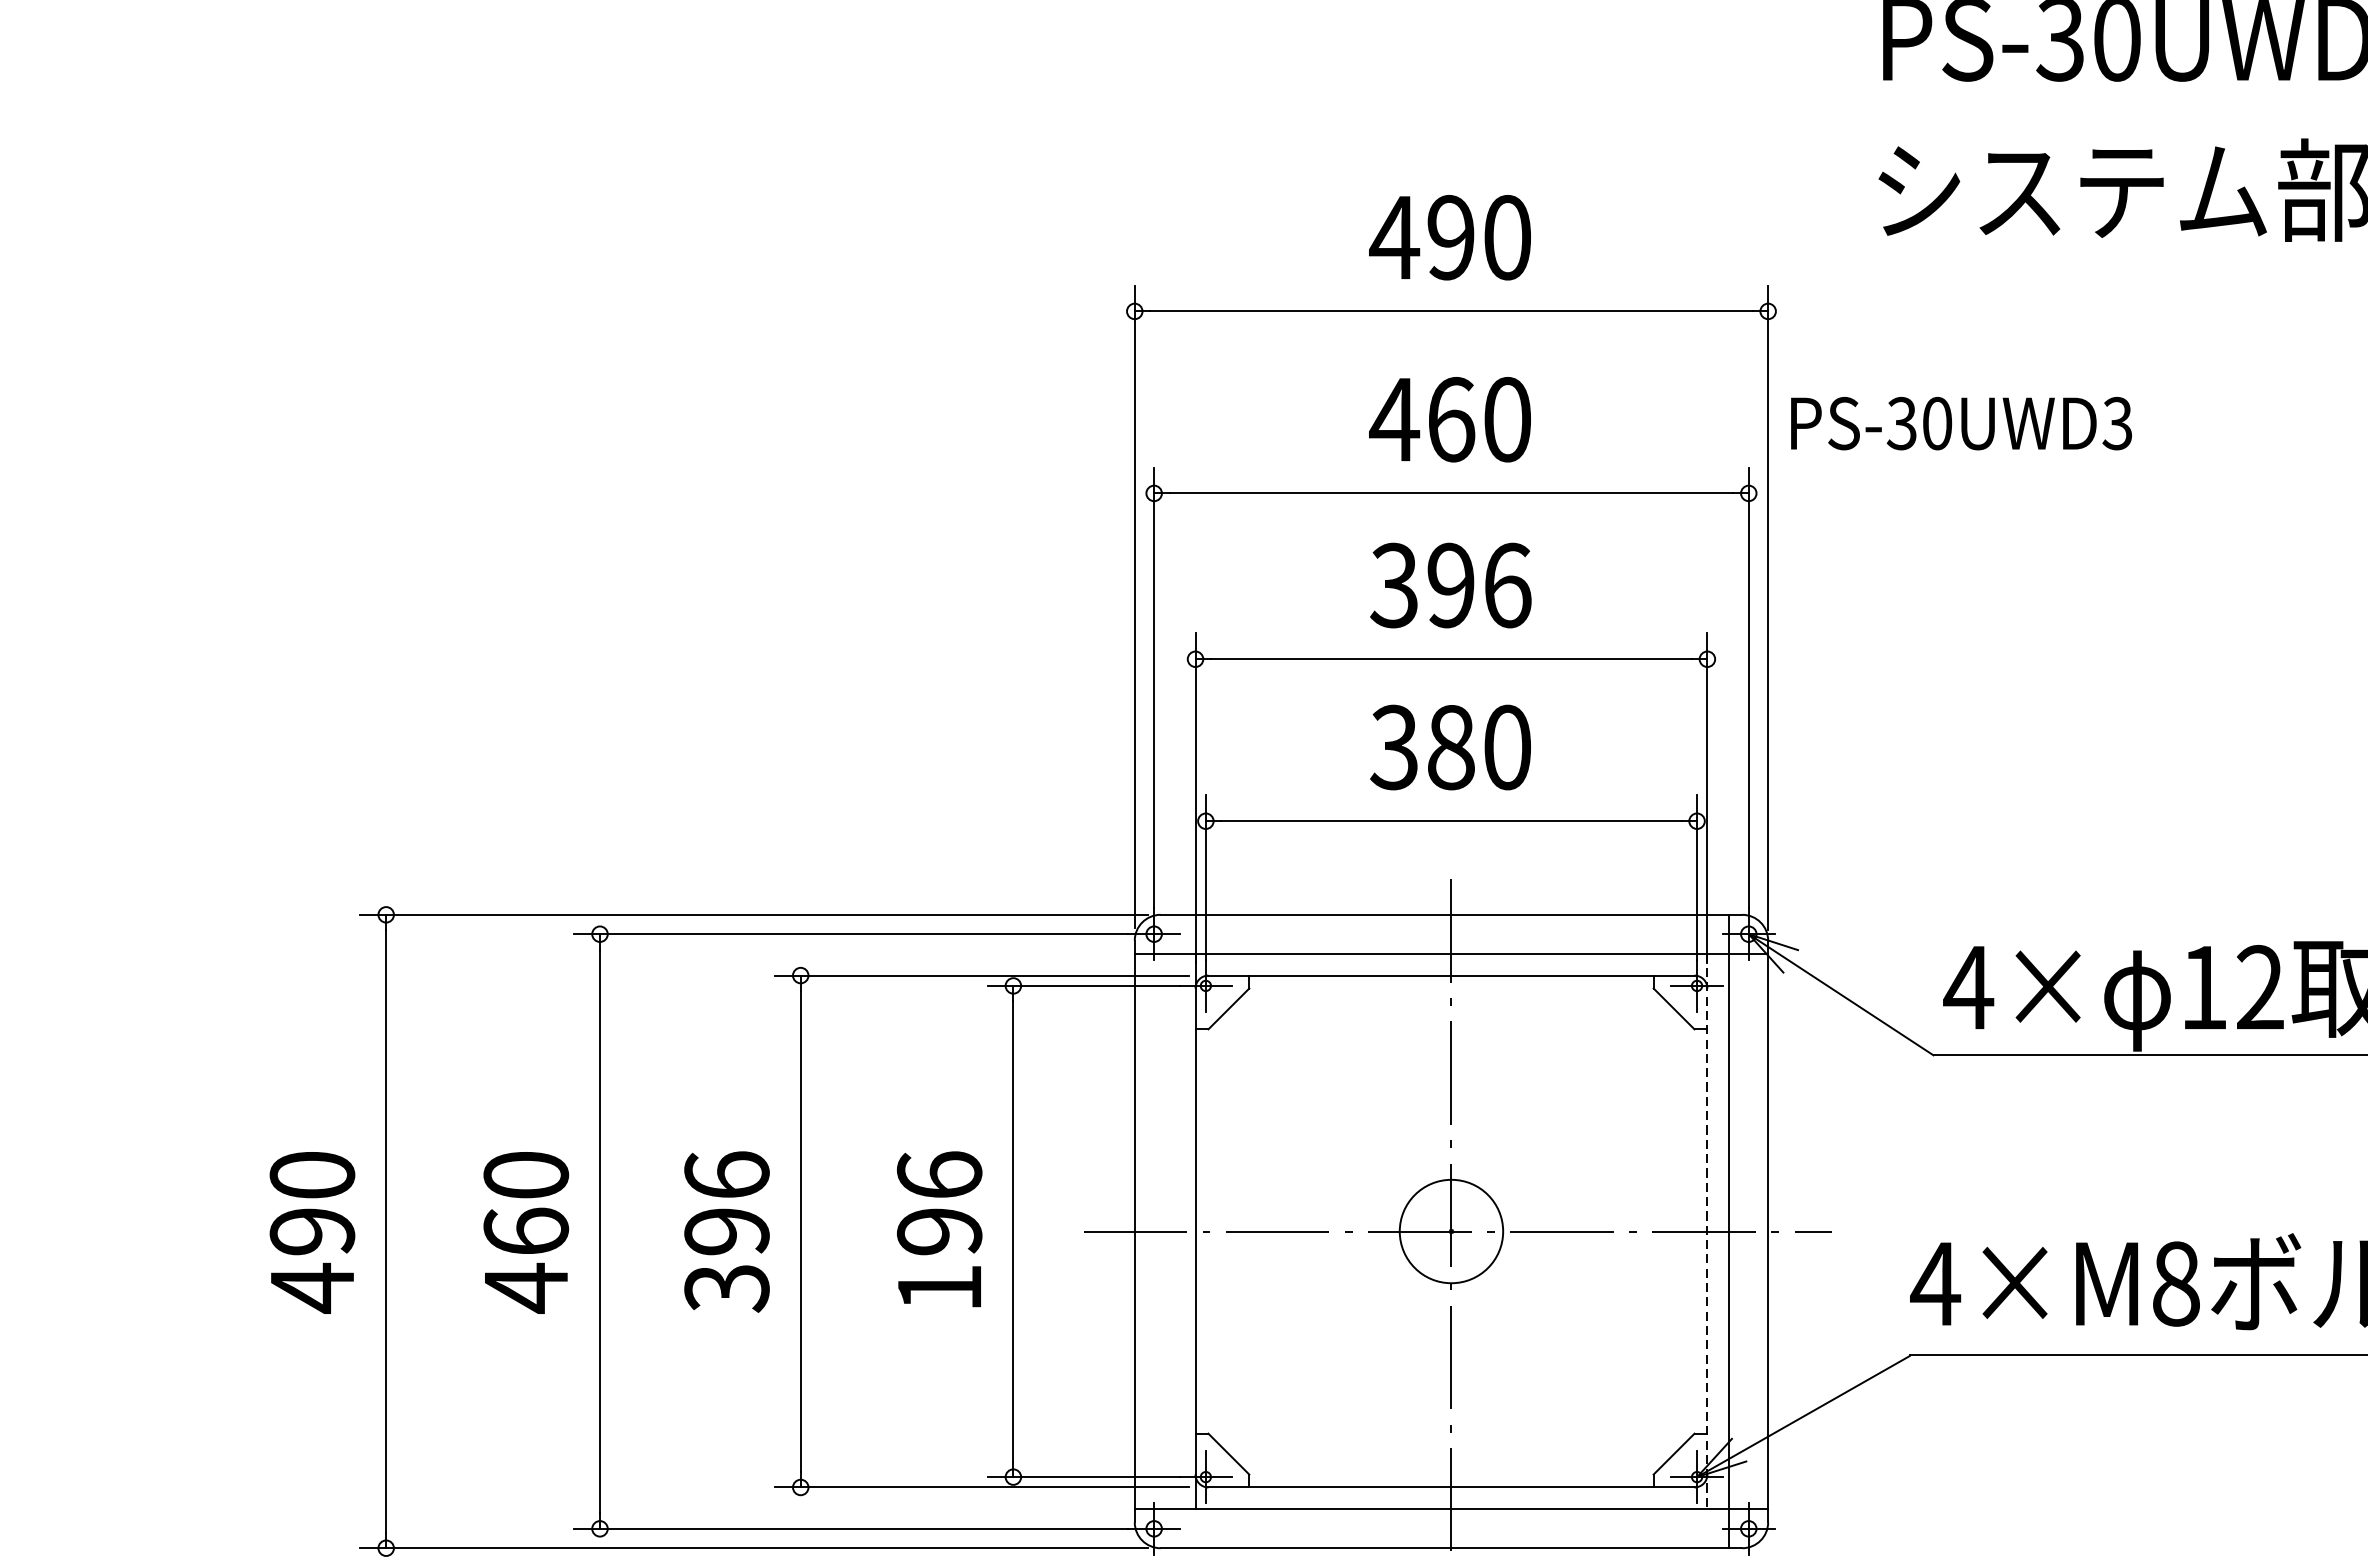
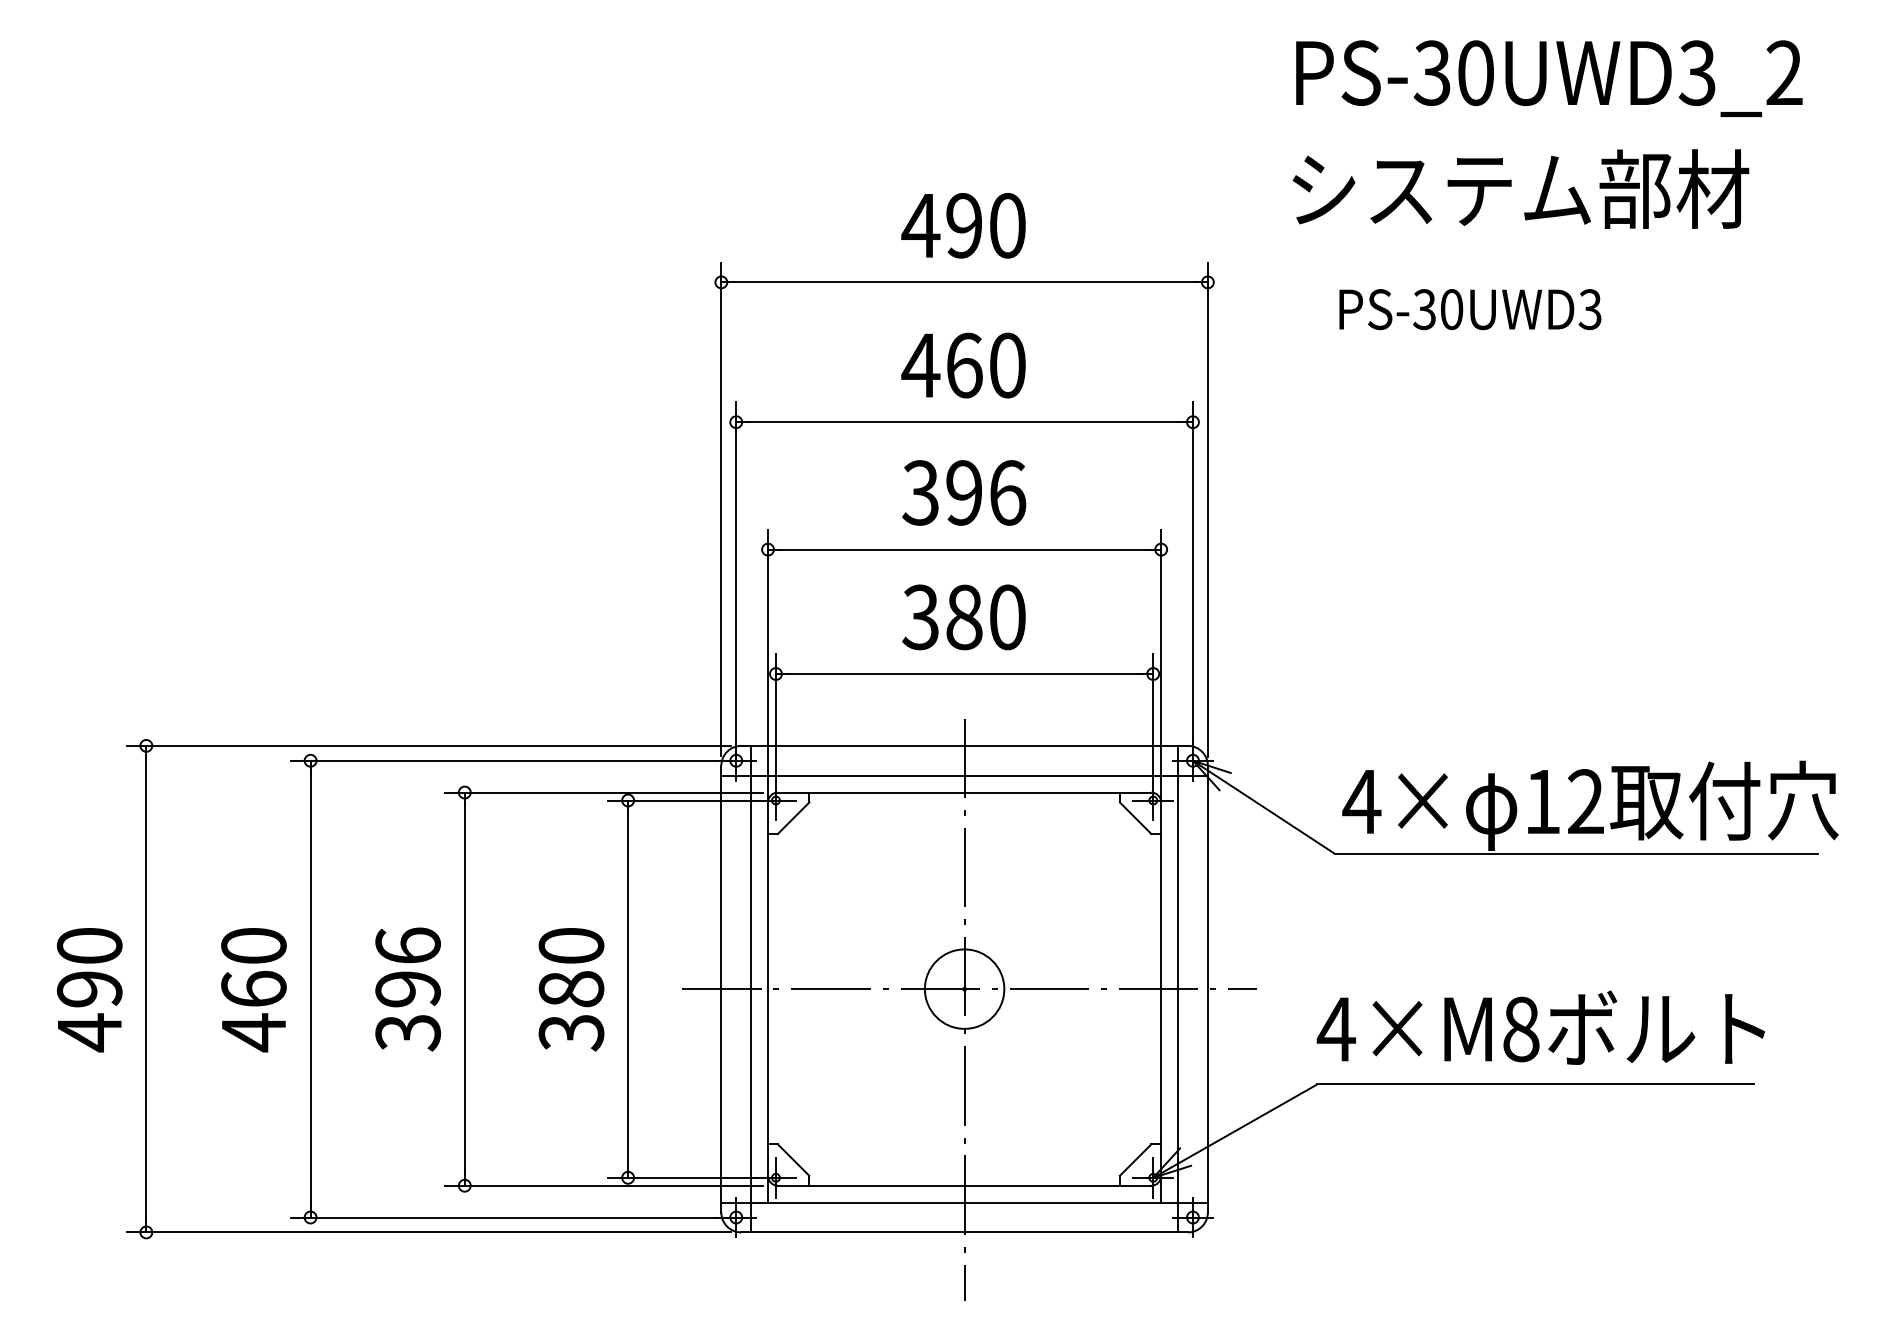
text: (1961, 423) -> (1470, 309), moved
line: (1174, 1230) -> (751, 988), added
text: (939, 1231) -> (571, 989), 196 -> 380
line: (1707, 1231) -> (1161, 989), dashed -> solid

